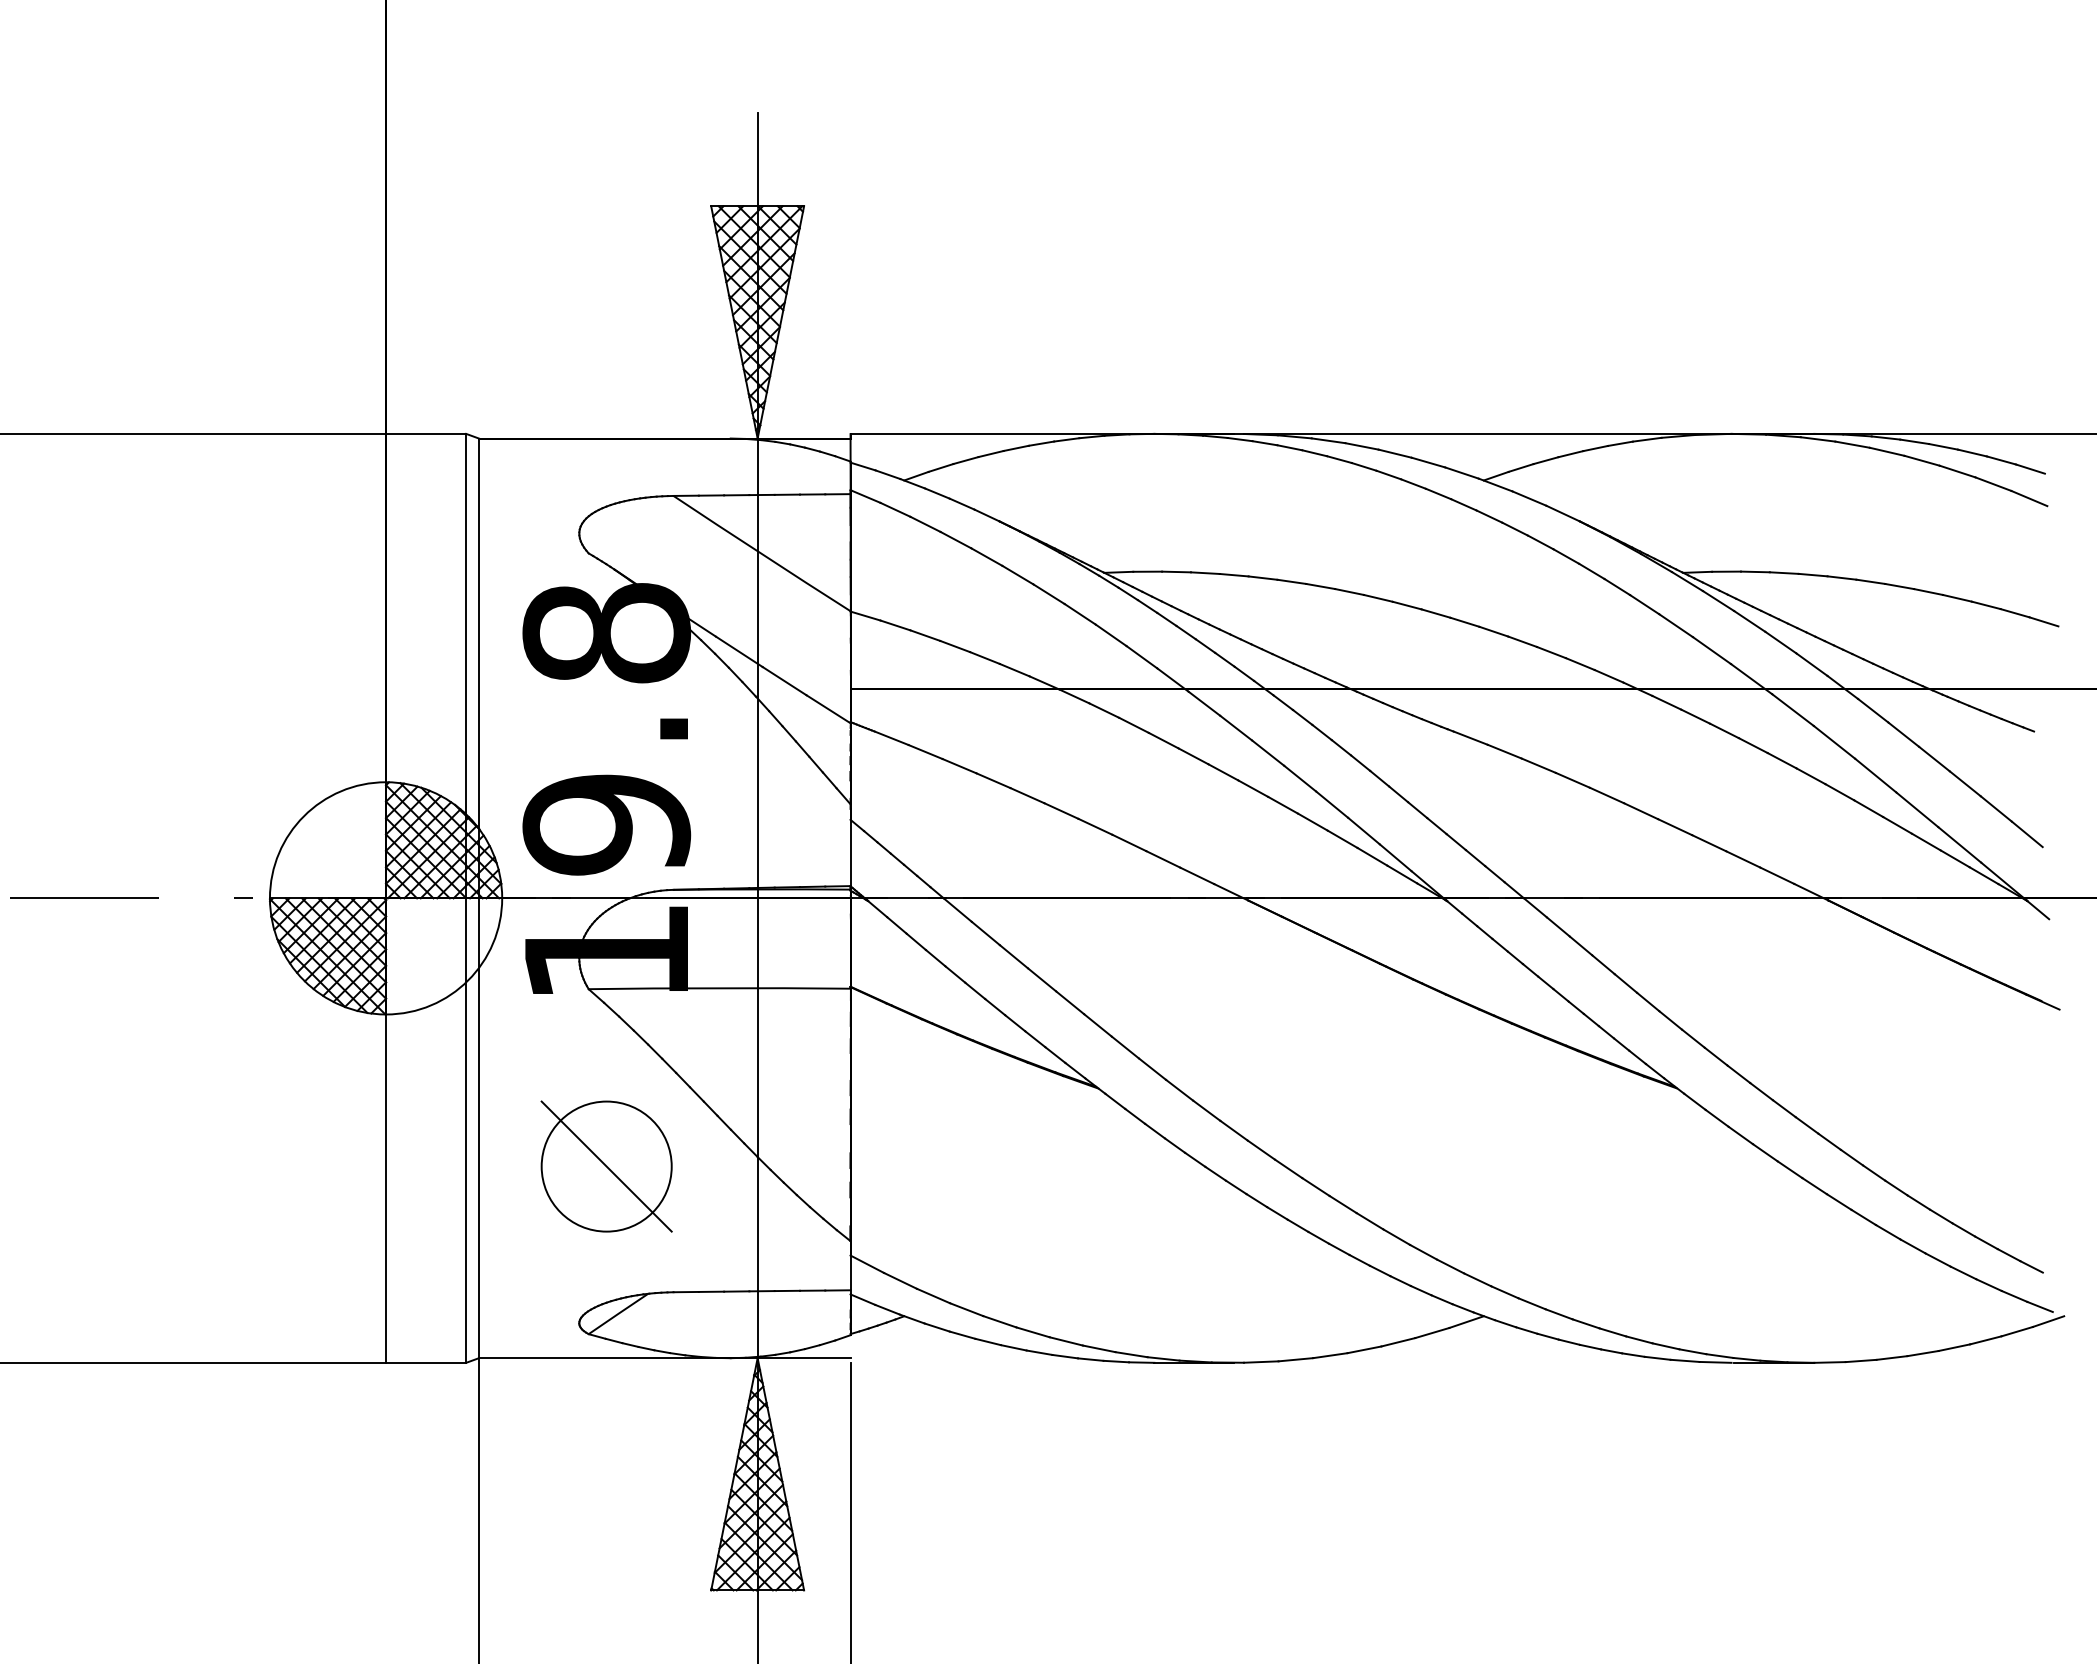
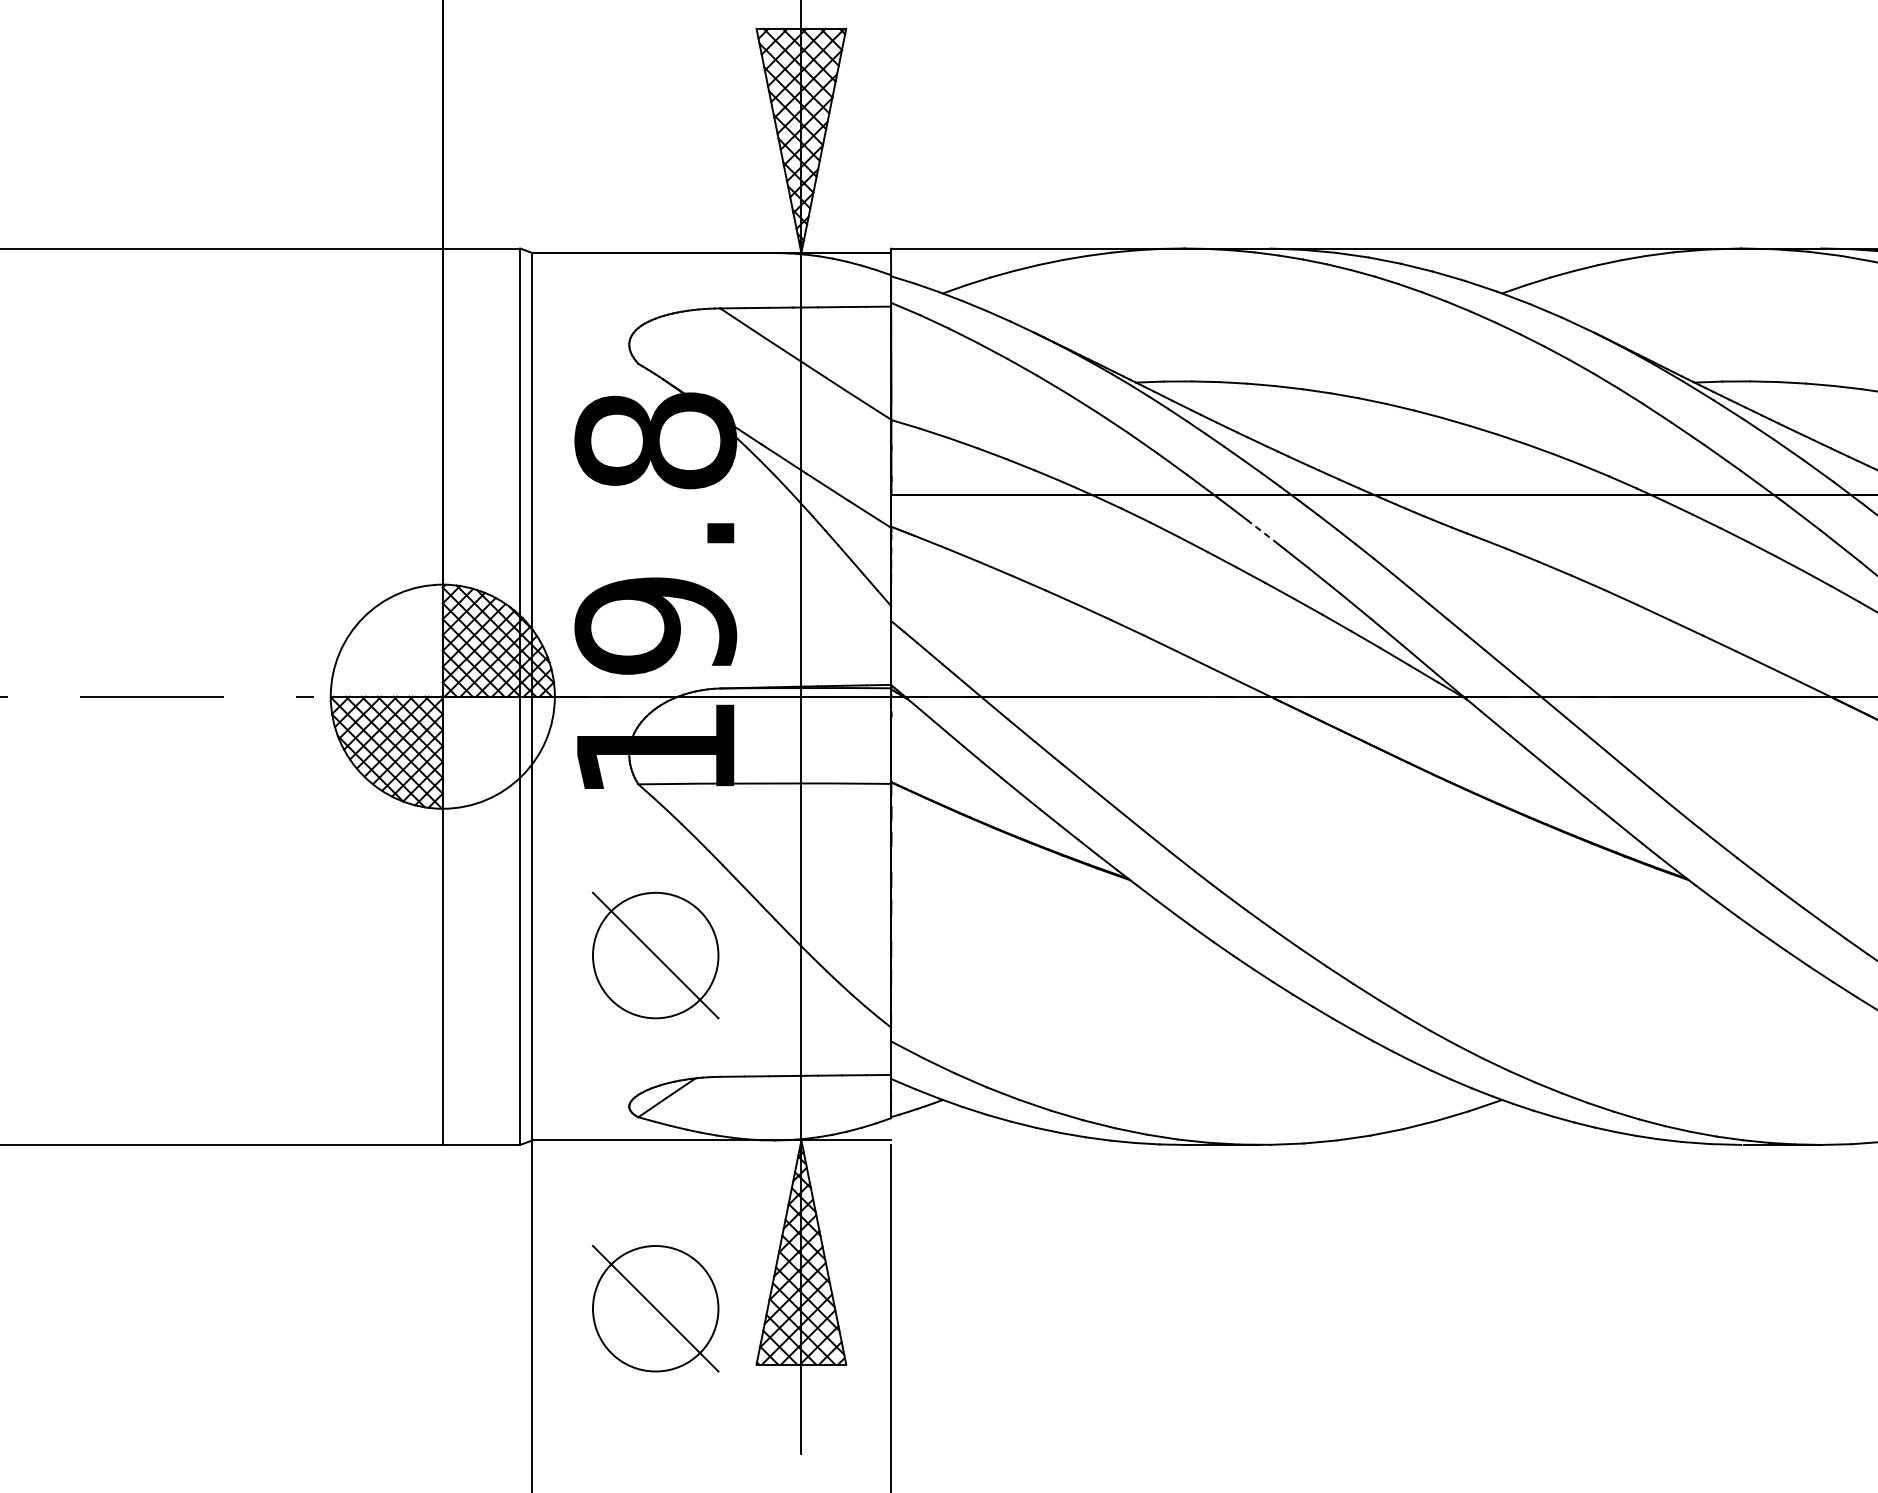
line: (1235, 727) -> (1262, 531), solid -> dashed
part: (606, 1532) -> (655, 1308), added

